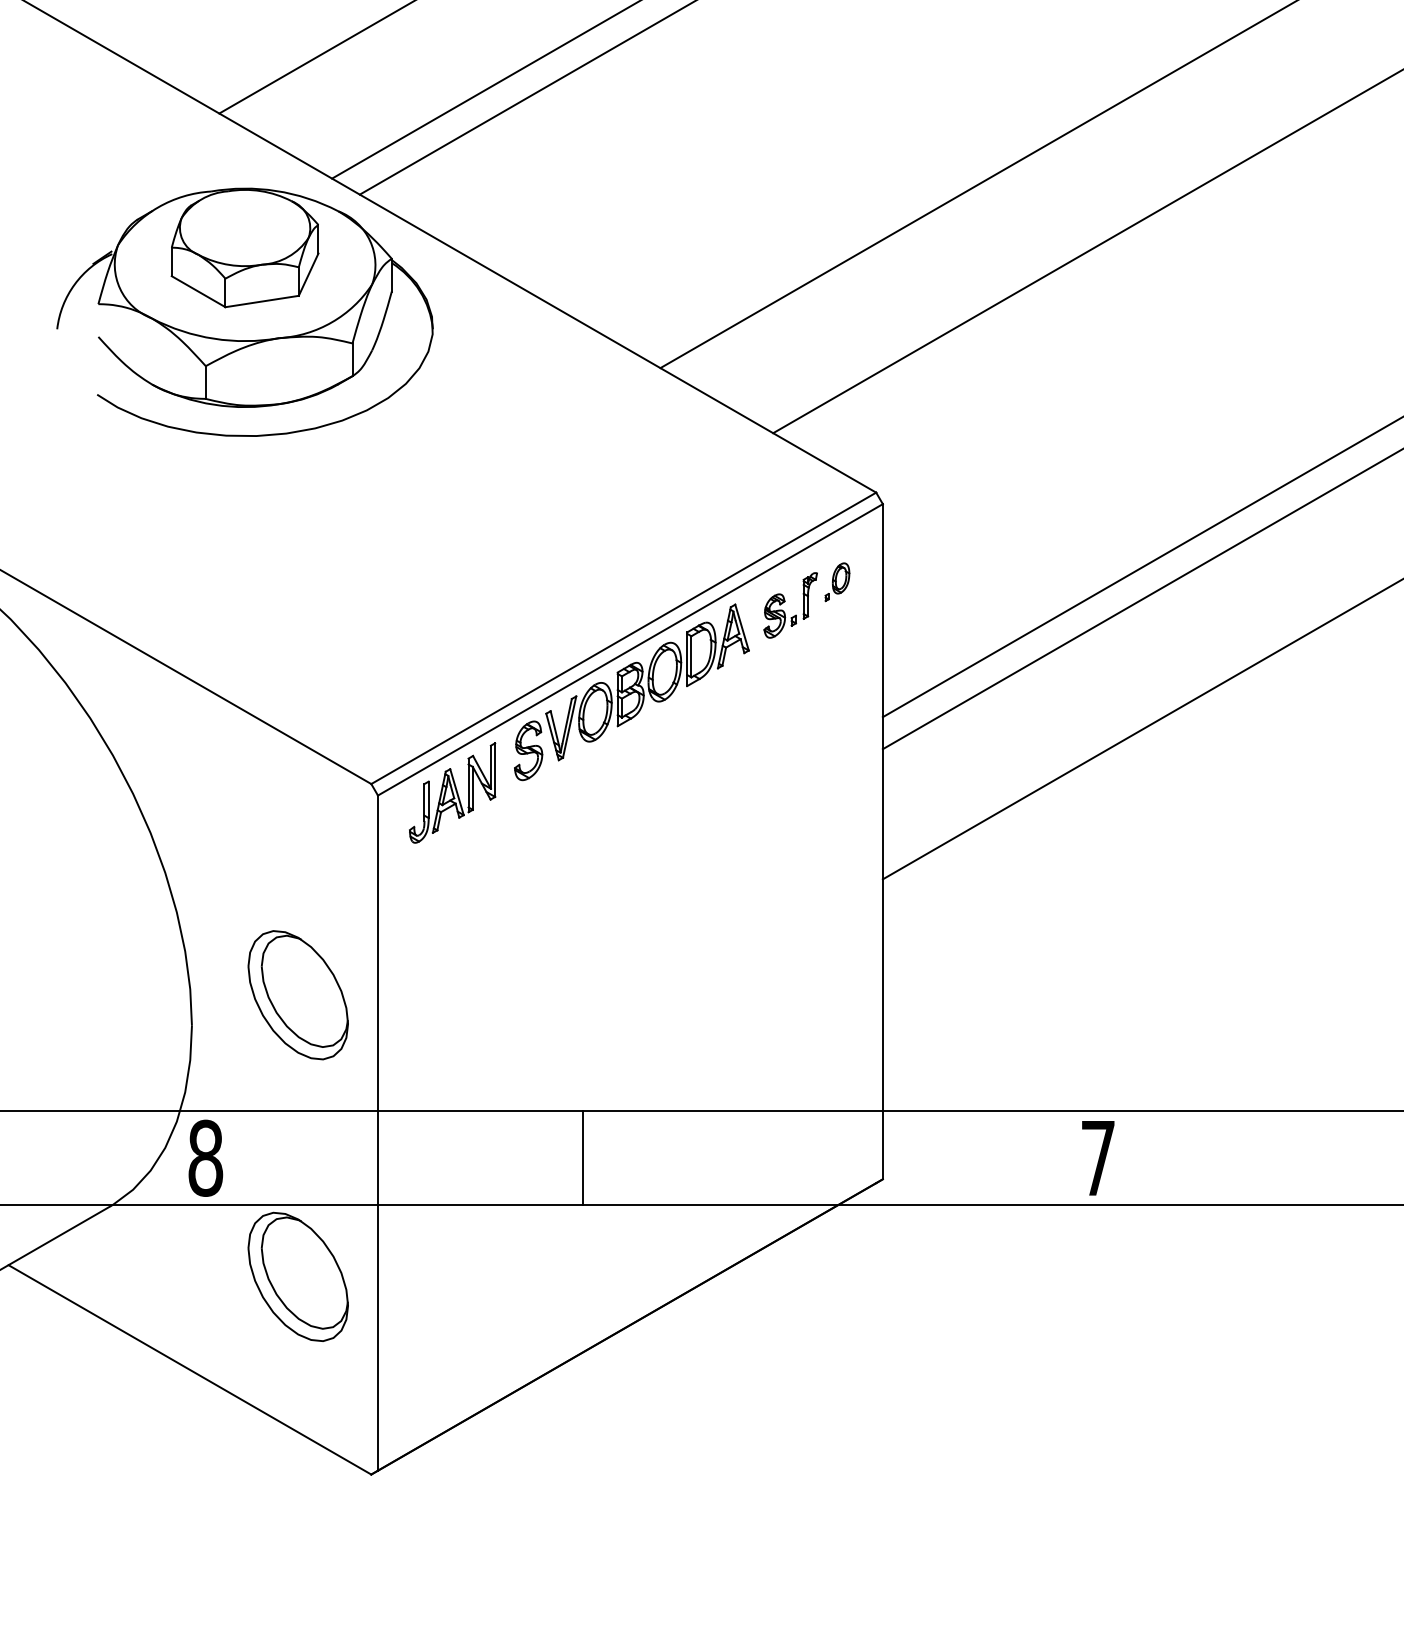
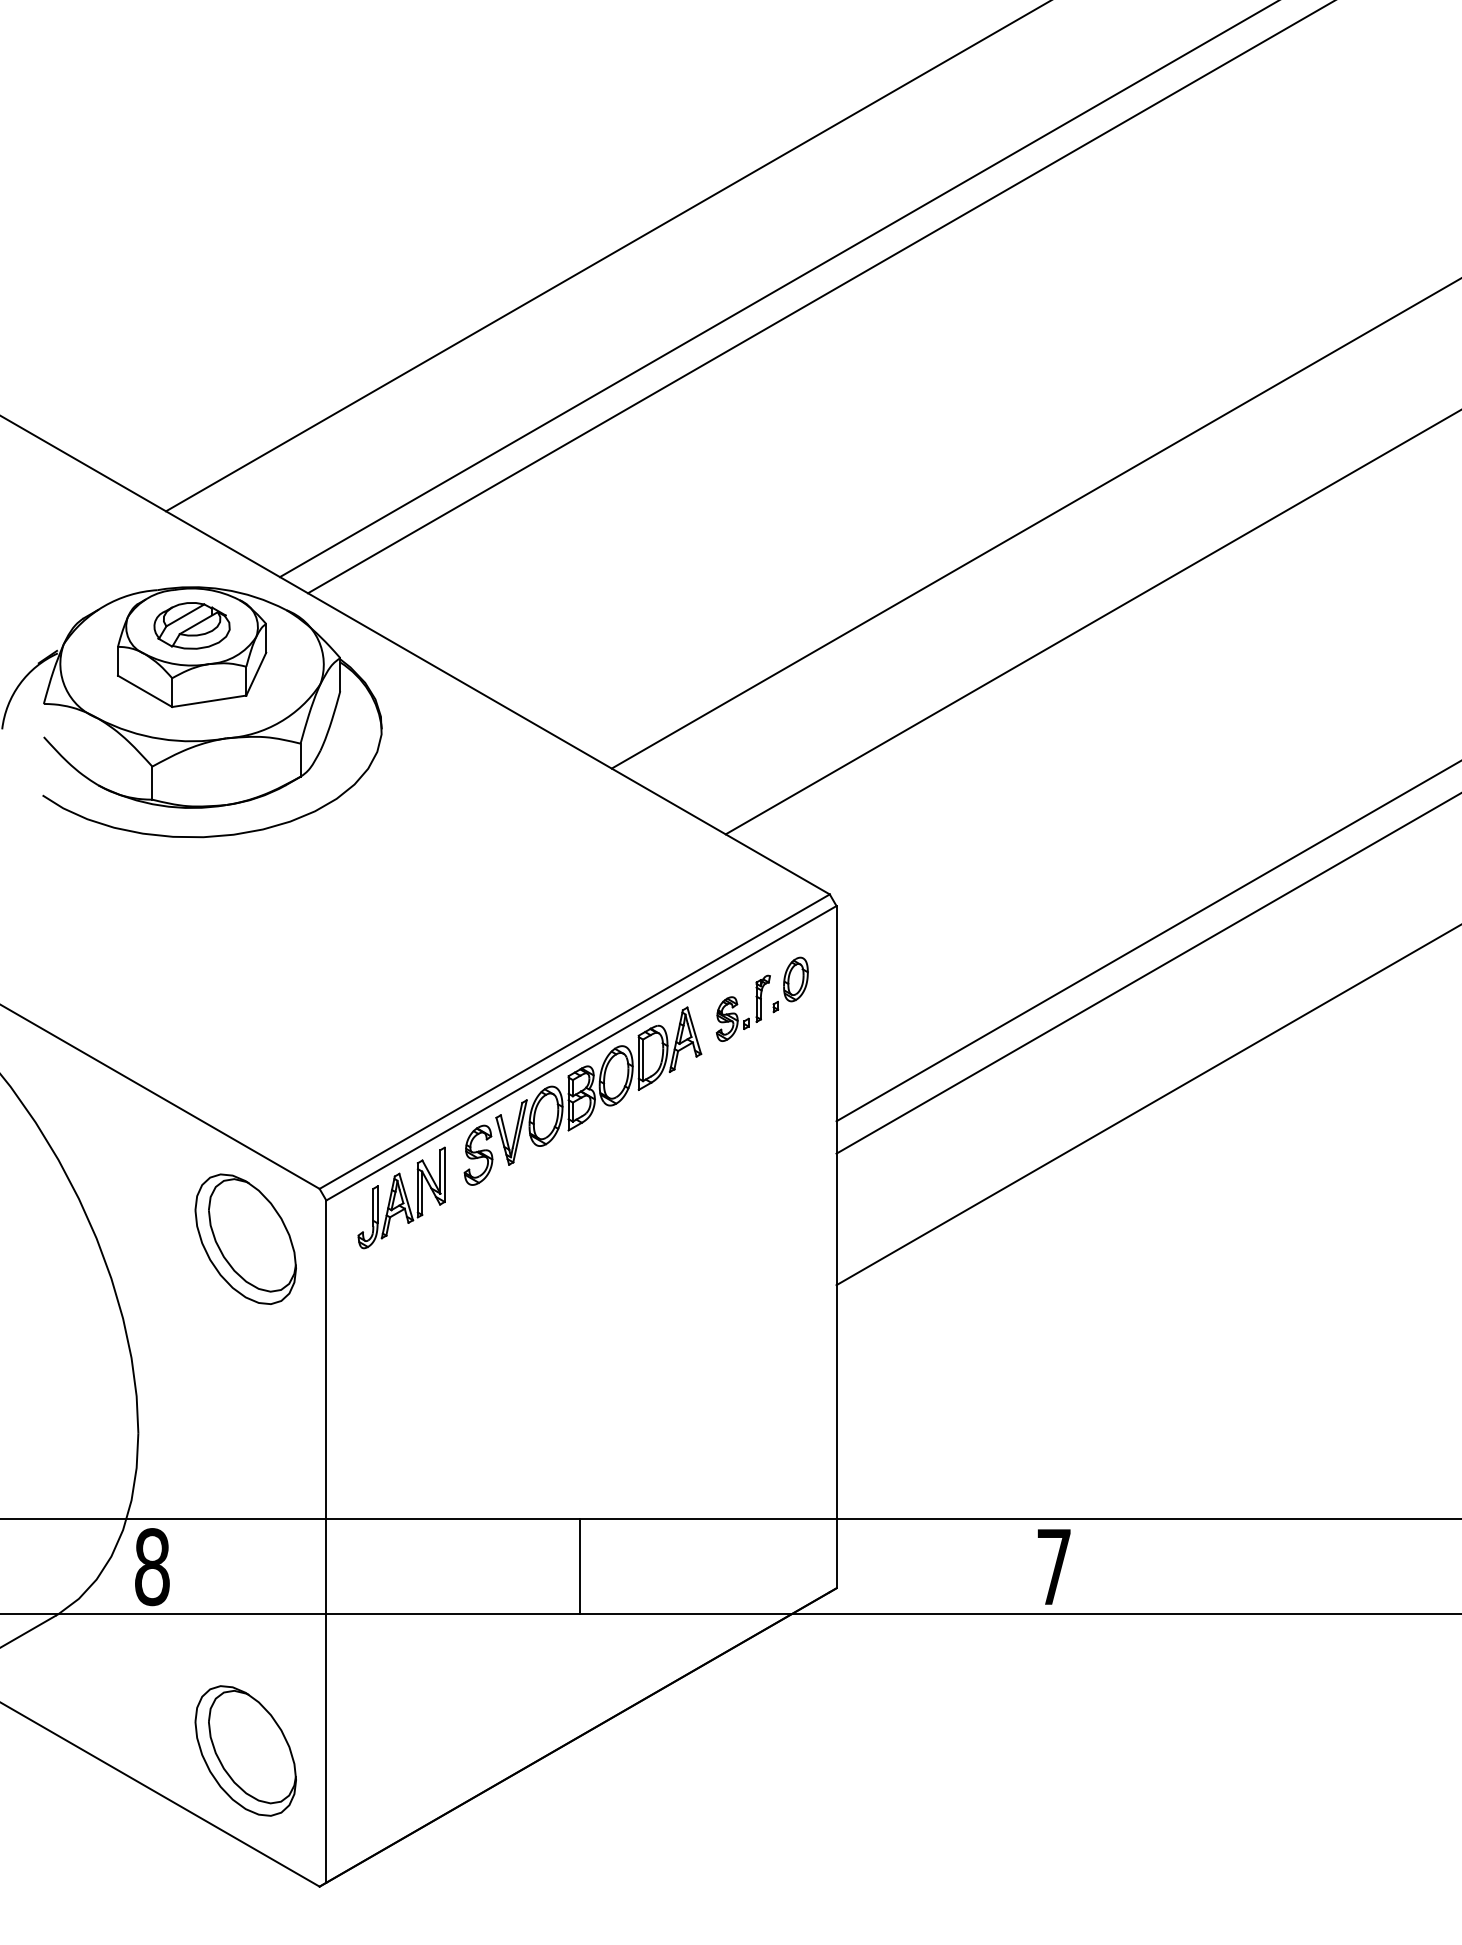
part: (244, 226) -> (191, 625), added
part: (837, 581) -> (790, 984), size x1.43
part: (297, 994) -> (245, 1238), moved
line: (582, 1157) -> (580, 1566), moved
part: (297, 1276) -> (245, 1750), moved

